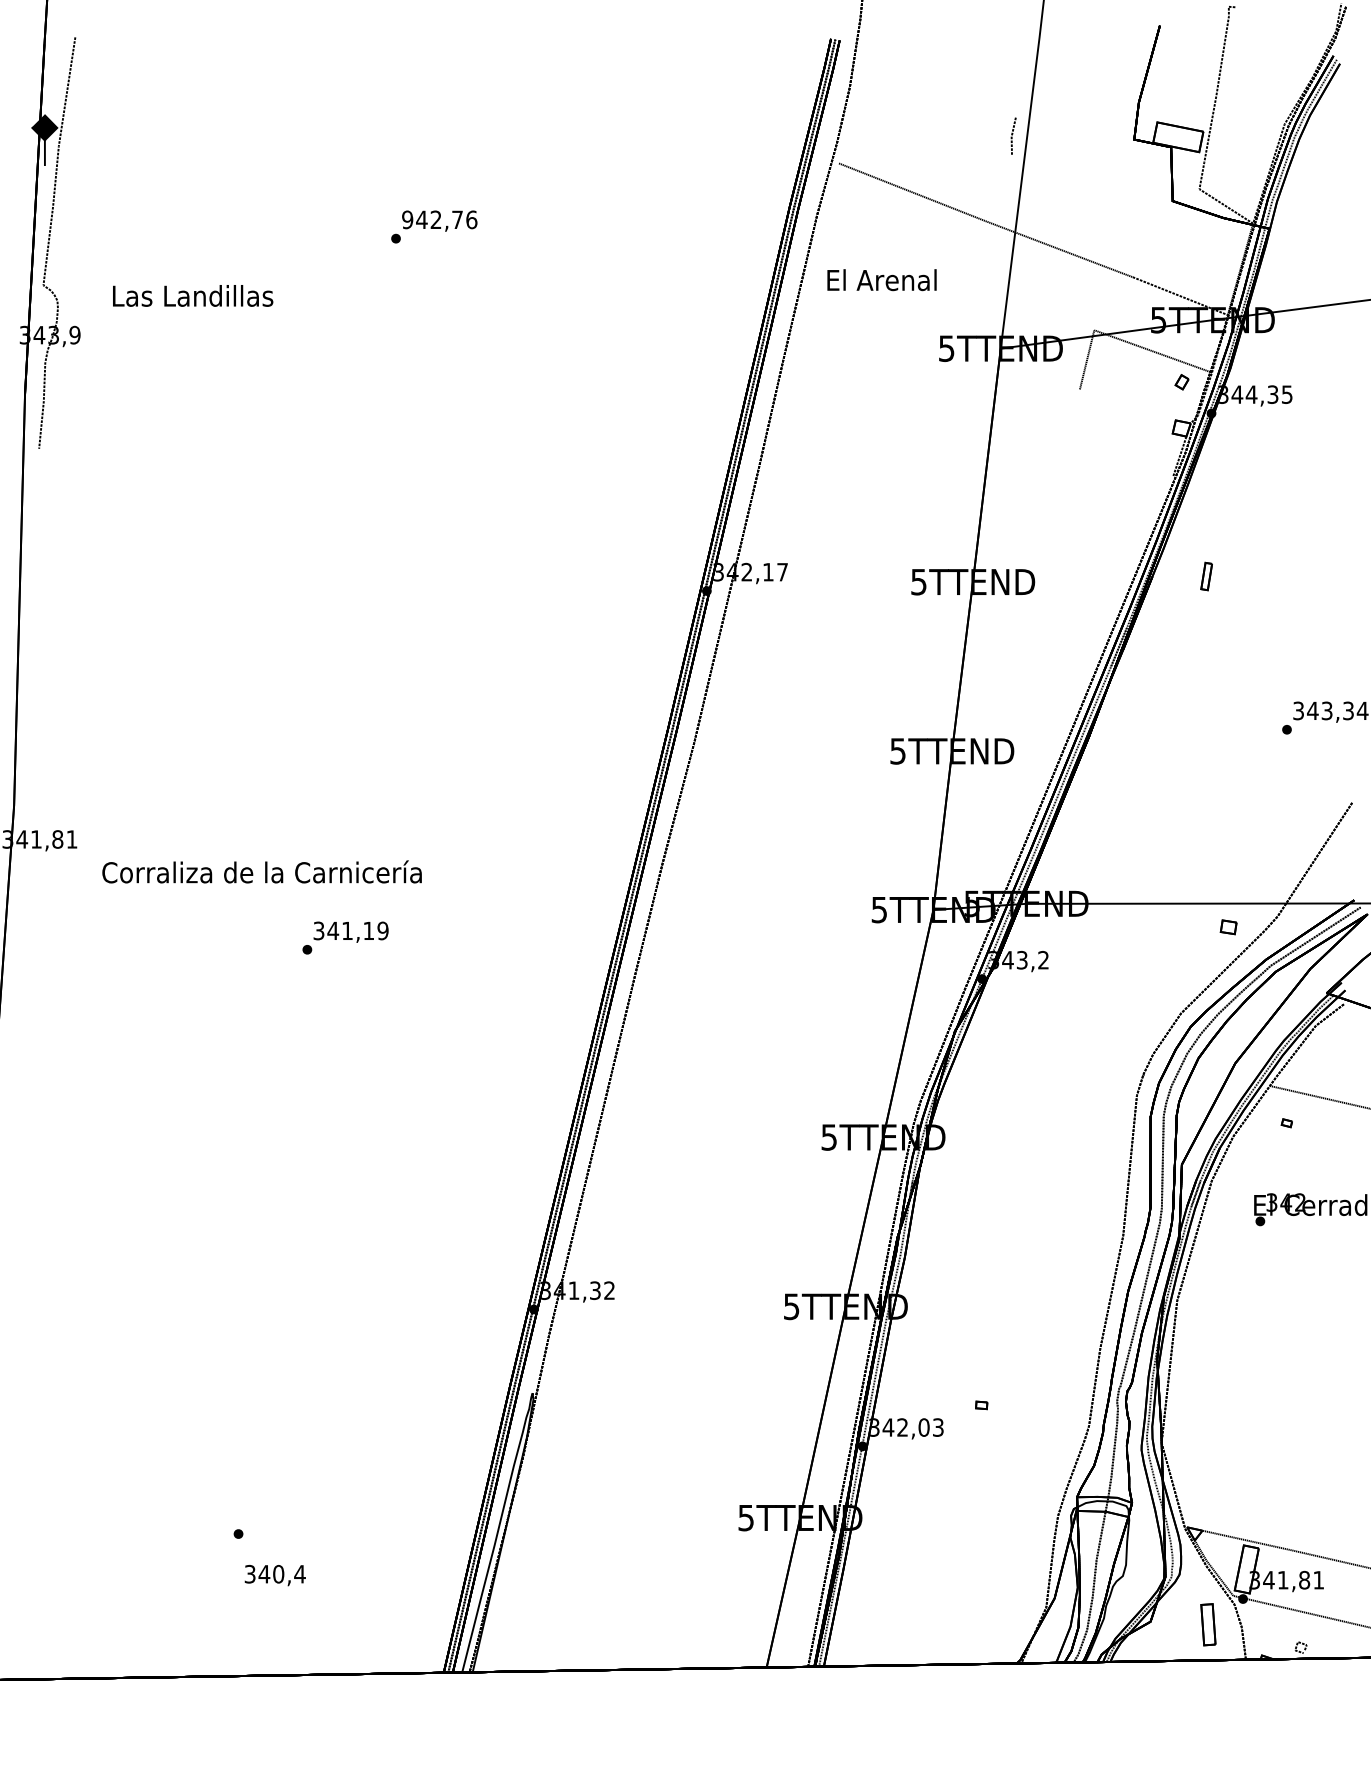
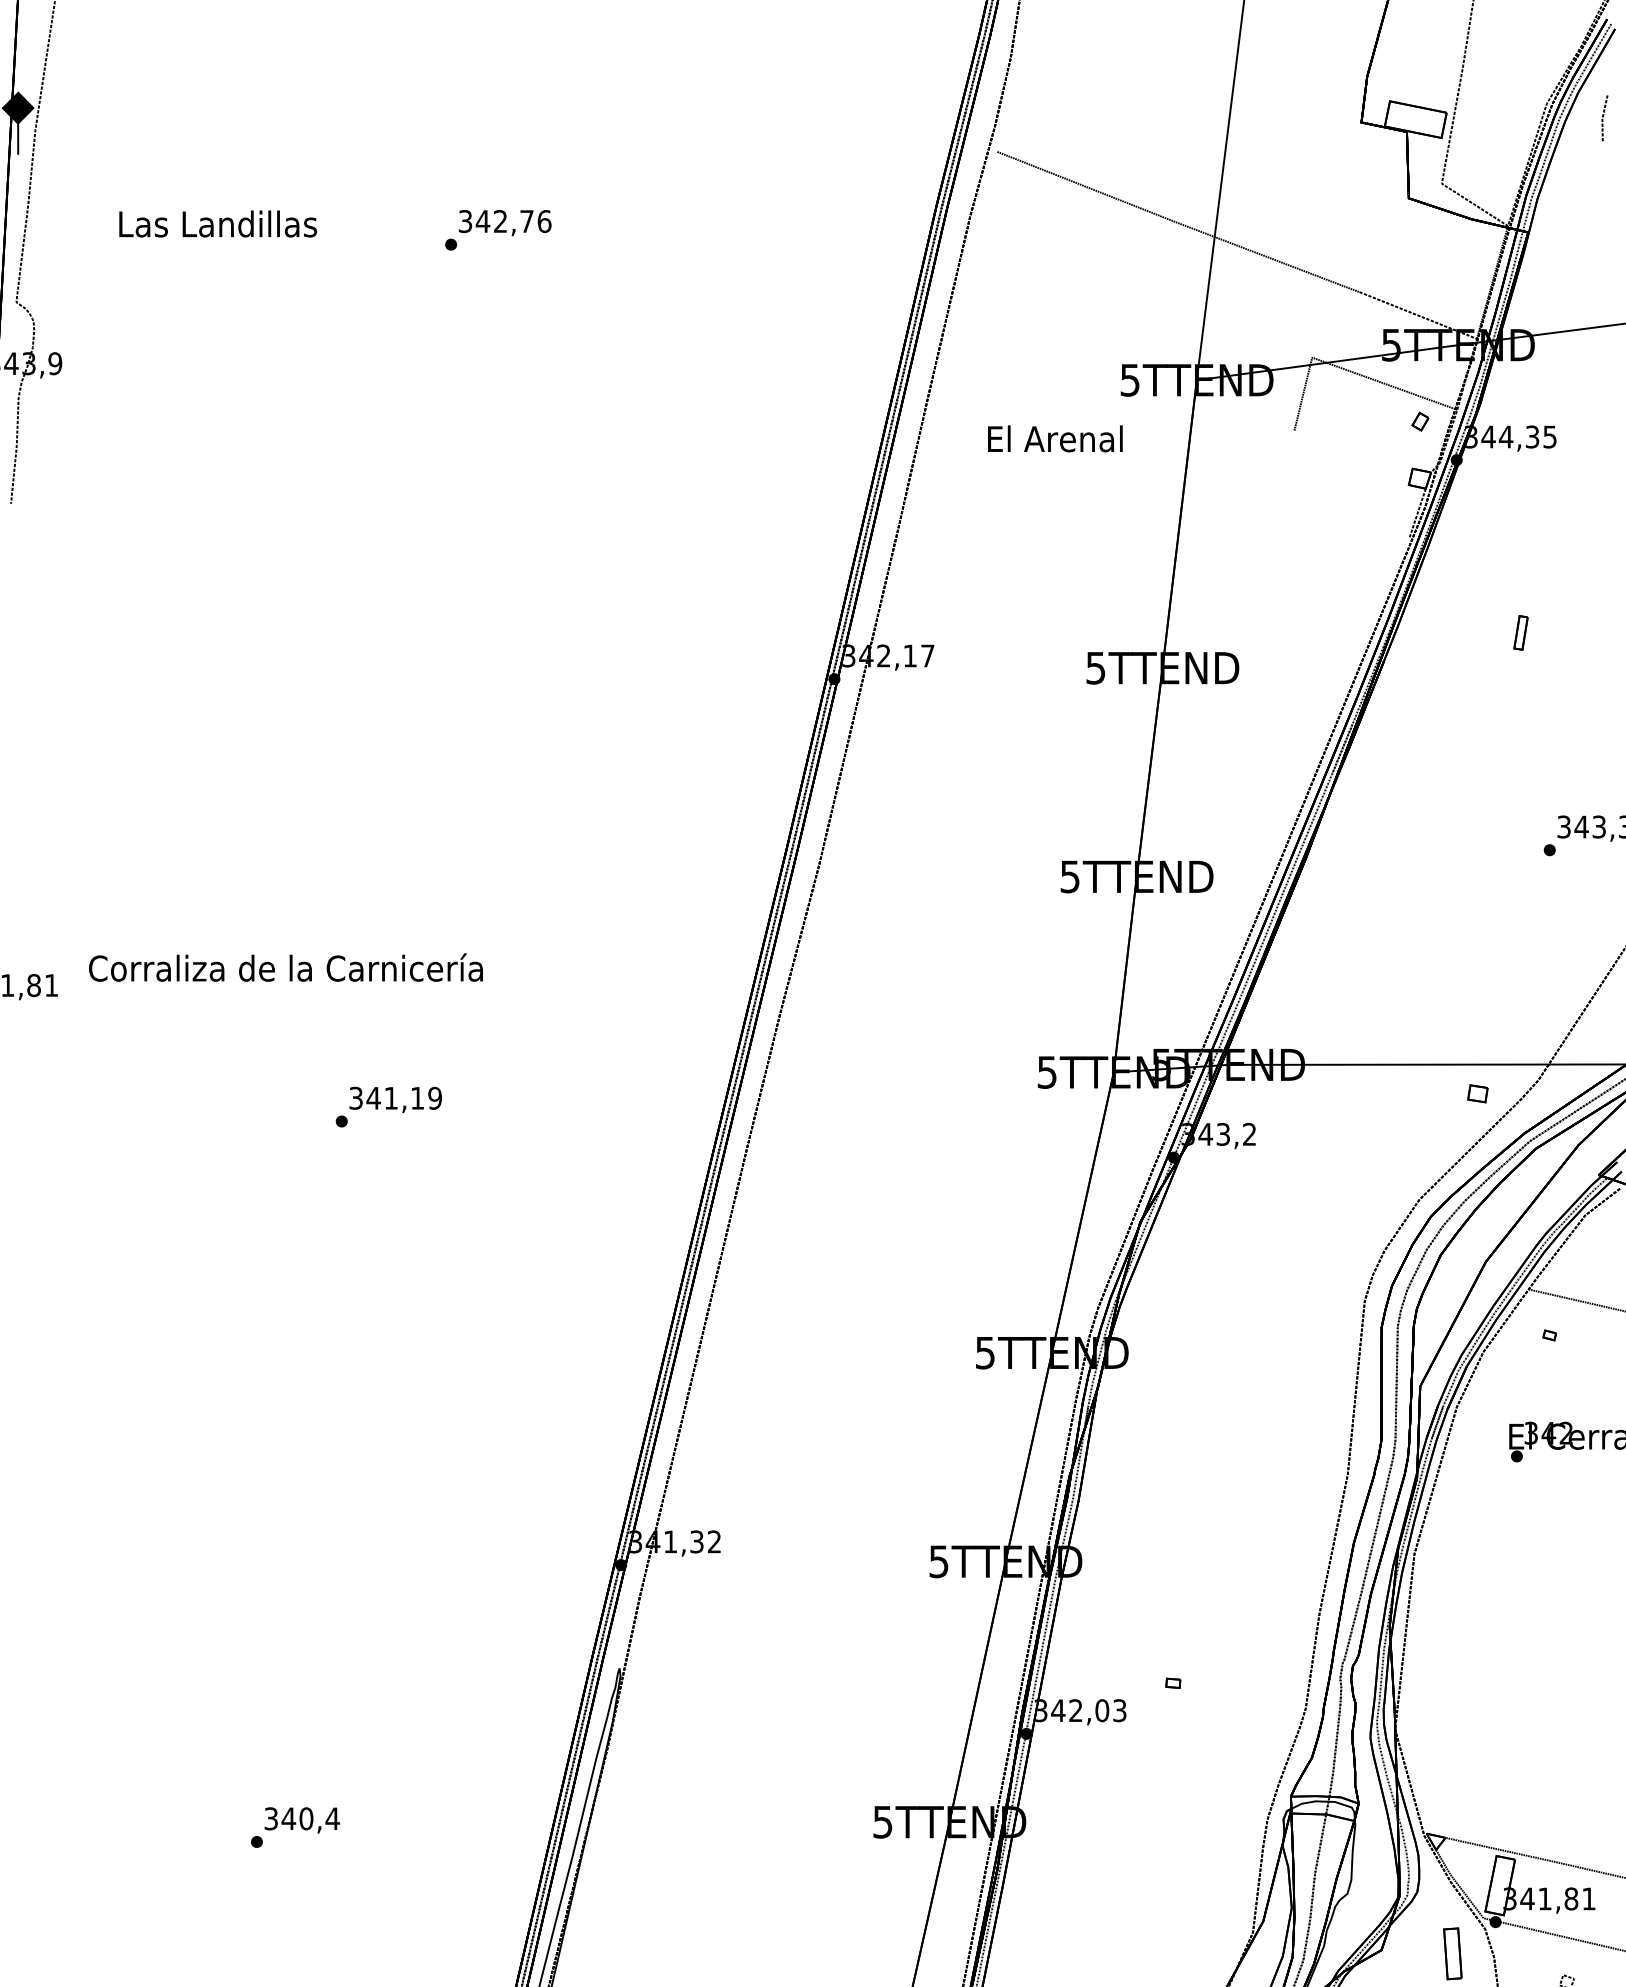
line: (1013, 134) -> (1604, 116), moved
text: (407, 219) -> (465, 221), 942,76 -> 342,76
text: (881, 280) -> (1054, 439), moved
text: (193, 295) -> (218, 223), moved
part: (1206, 576) -> (1520, 632), moved
text: (261, 871) -> (285, 967), moved
text: (274, 1575) -> (301, 1820), moved

